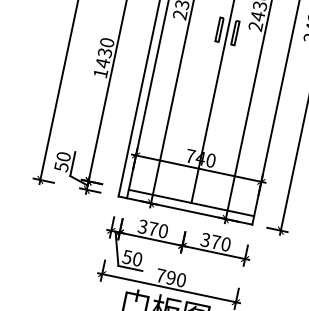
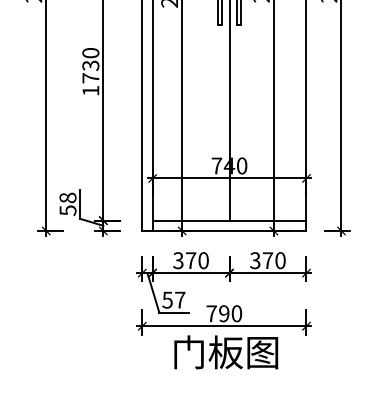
text: (102, 63) -> (90, 78), 1430 -> 1730
text: (64, 156) -> (68, 197), 50 -> 58
text: (137, 258) -> (180, 299), 50 -> 57

